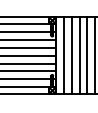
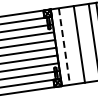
line: (64, 55) -> (64, 46), solid -> dashed
line: (72, 55) -> (72, 45), removed
line: (87, 55) -> (87, 43), removed

